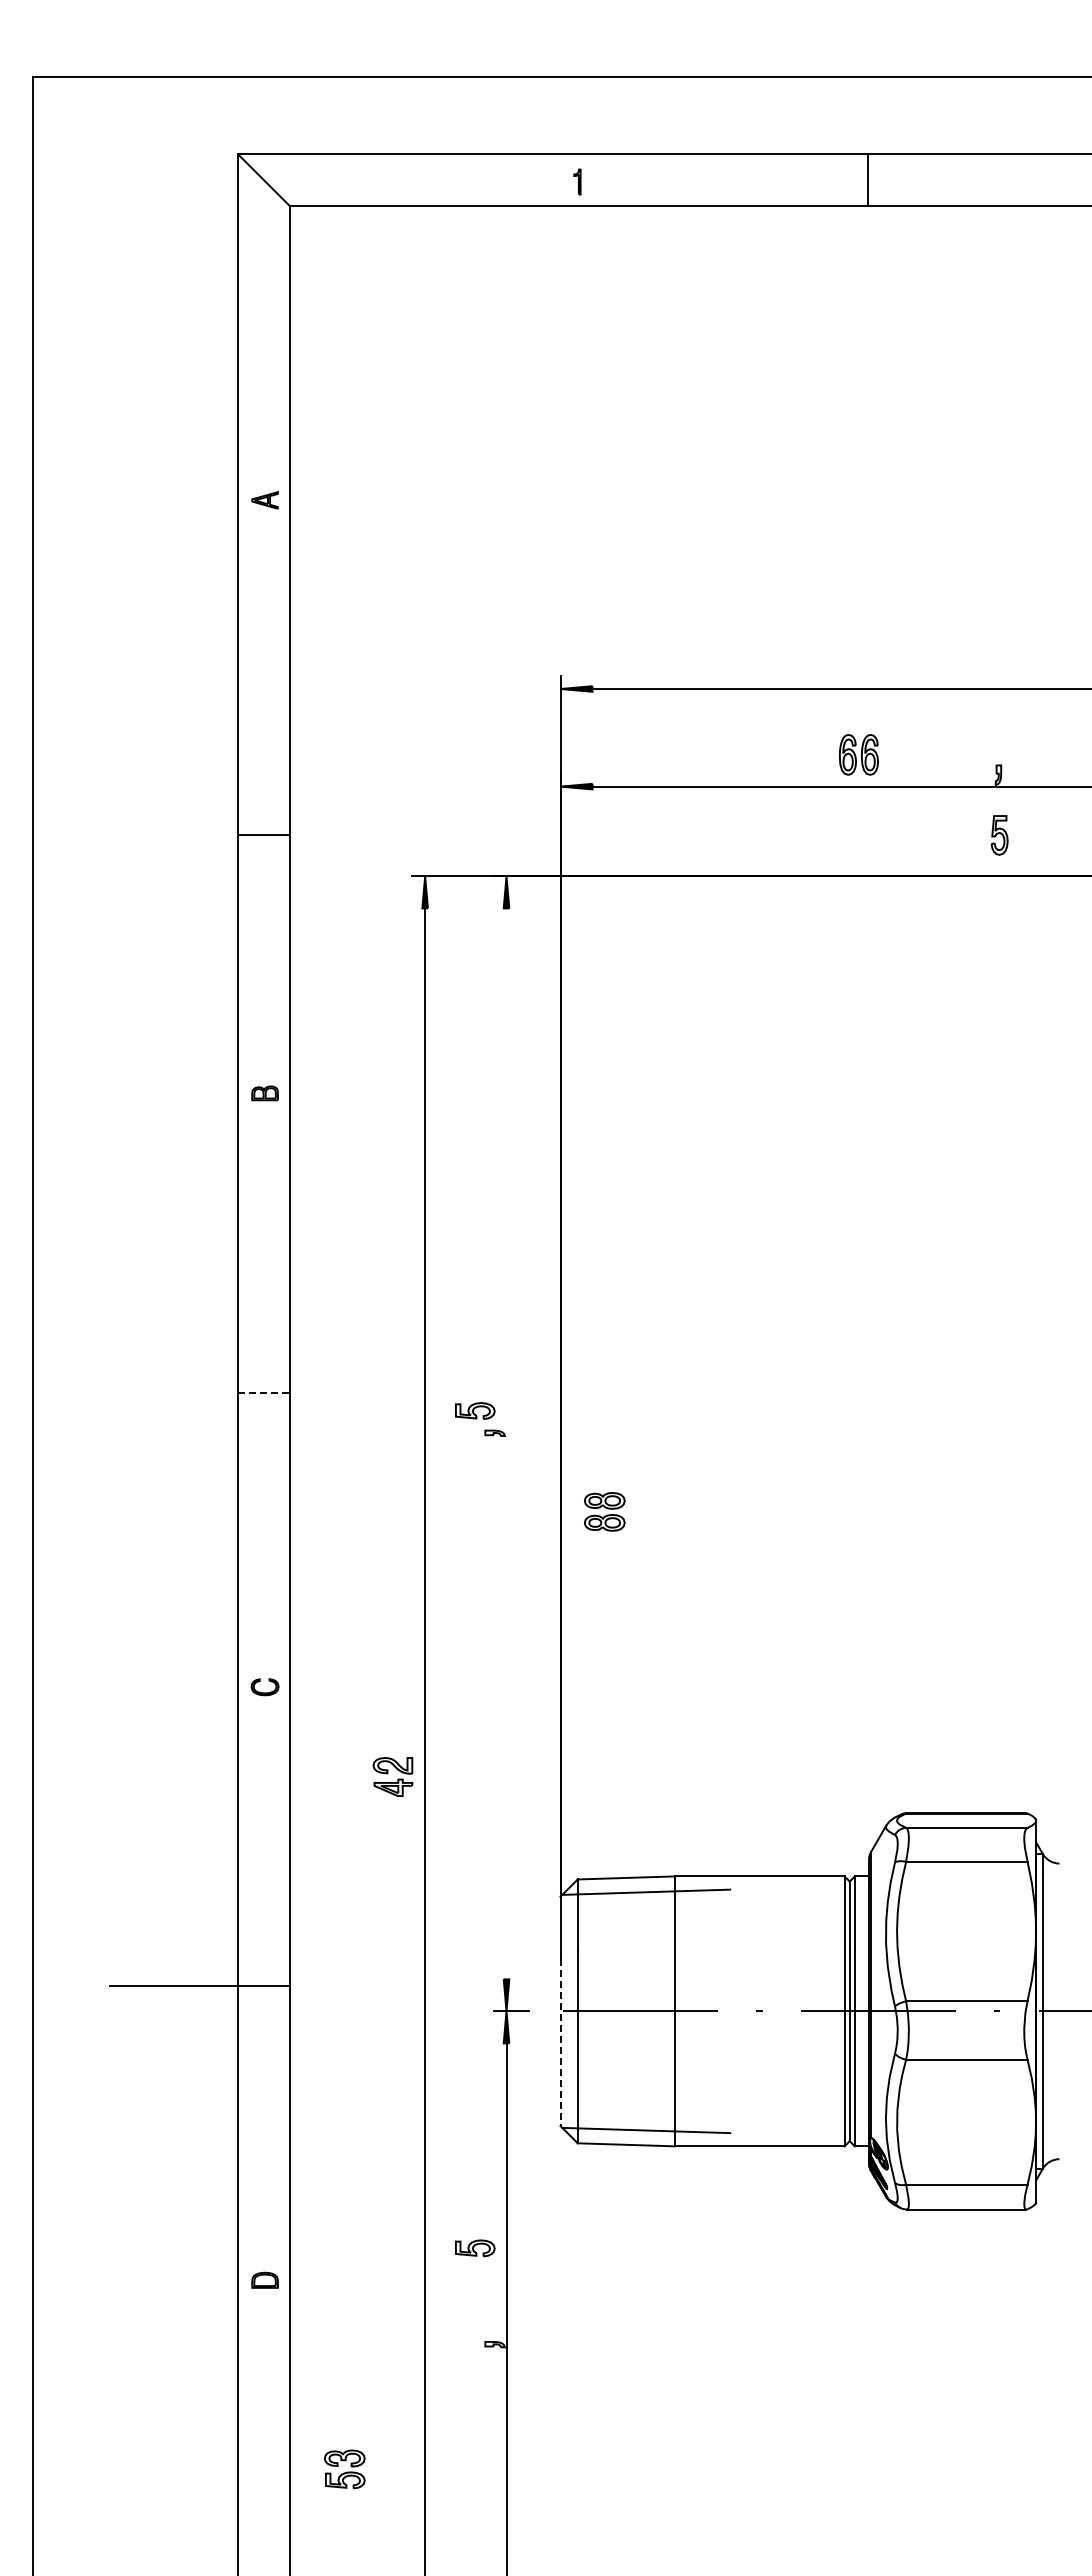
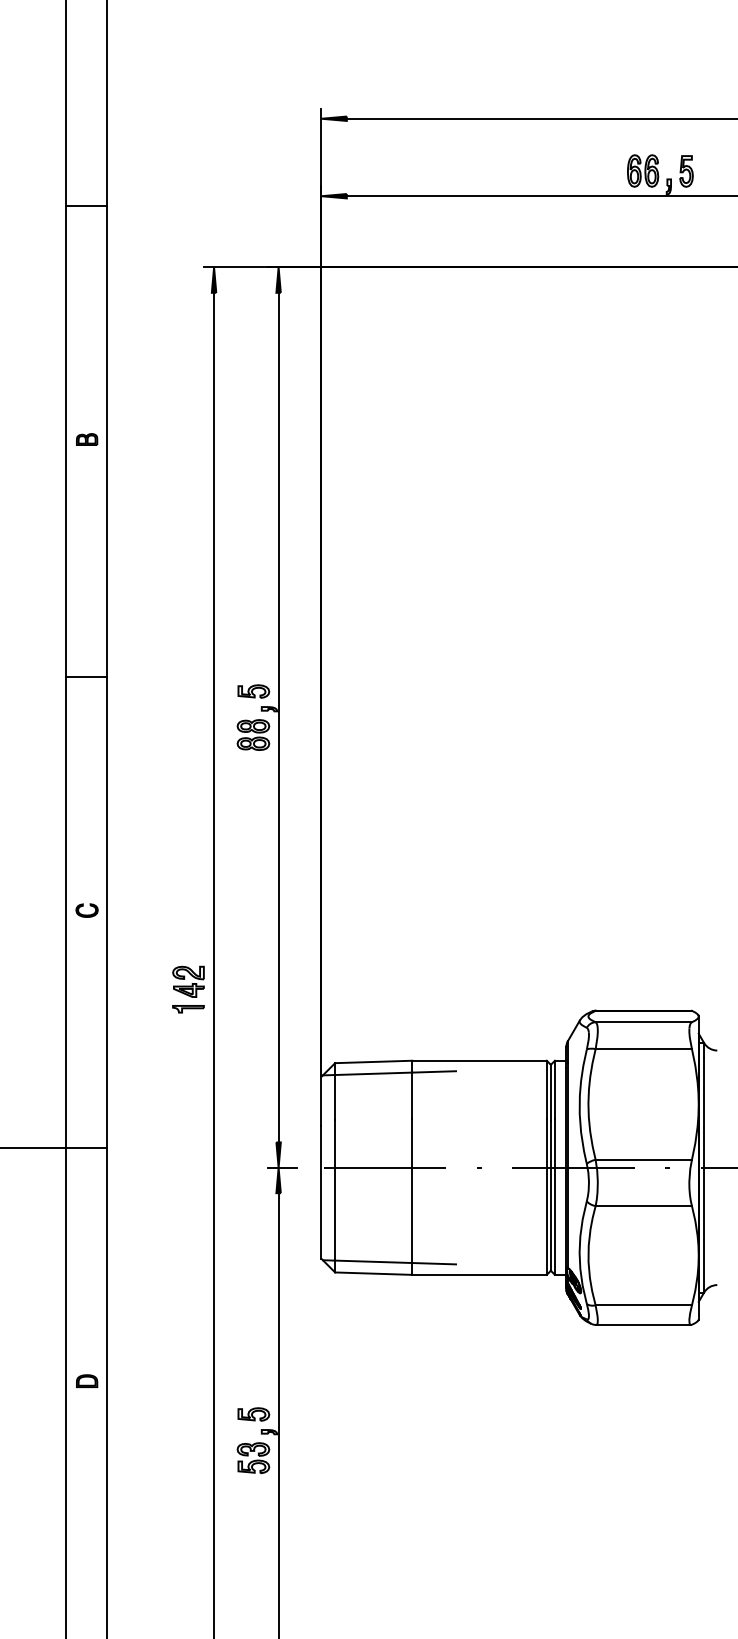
part: (858, 754) -> (642, 170), moved
line: (263, 835) -> (85, 206), moved
part: (999, 835) -> (686, 171), moved
line: (263, 1392) -> (85, 676), dashed -> solid
line: (506, 1443) -> (278, 717), added
part: (604, 1511) -> (253, 734), moved
part: (392, 1811) -> (188, 1009), added
line: (560, 2042) -> (321, 1192), dashed -> solid
part: (475, 2248) -> (254, 1414), moved
part: (344, 2469) -> (253, 1458), moved

